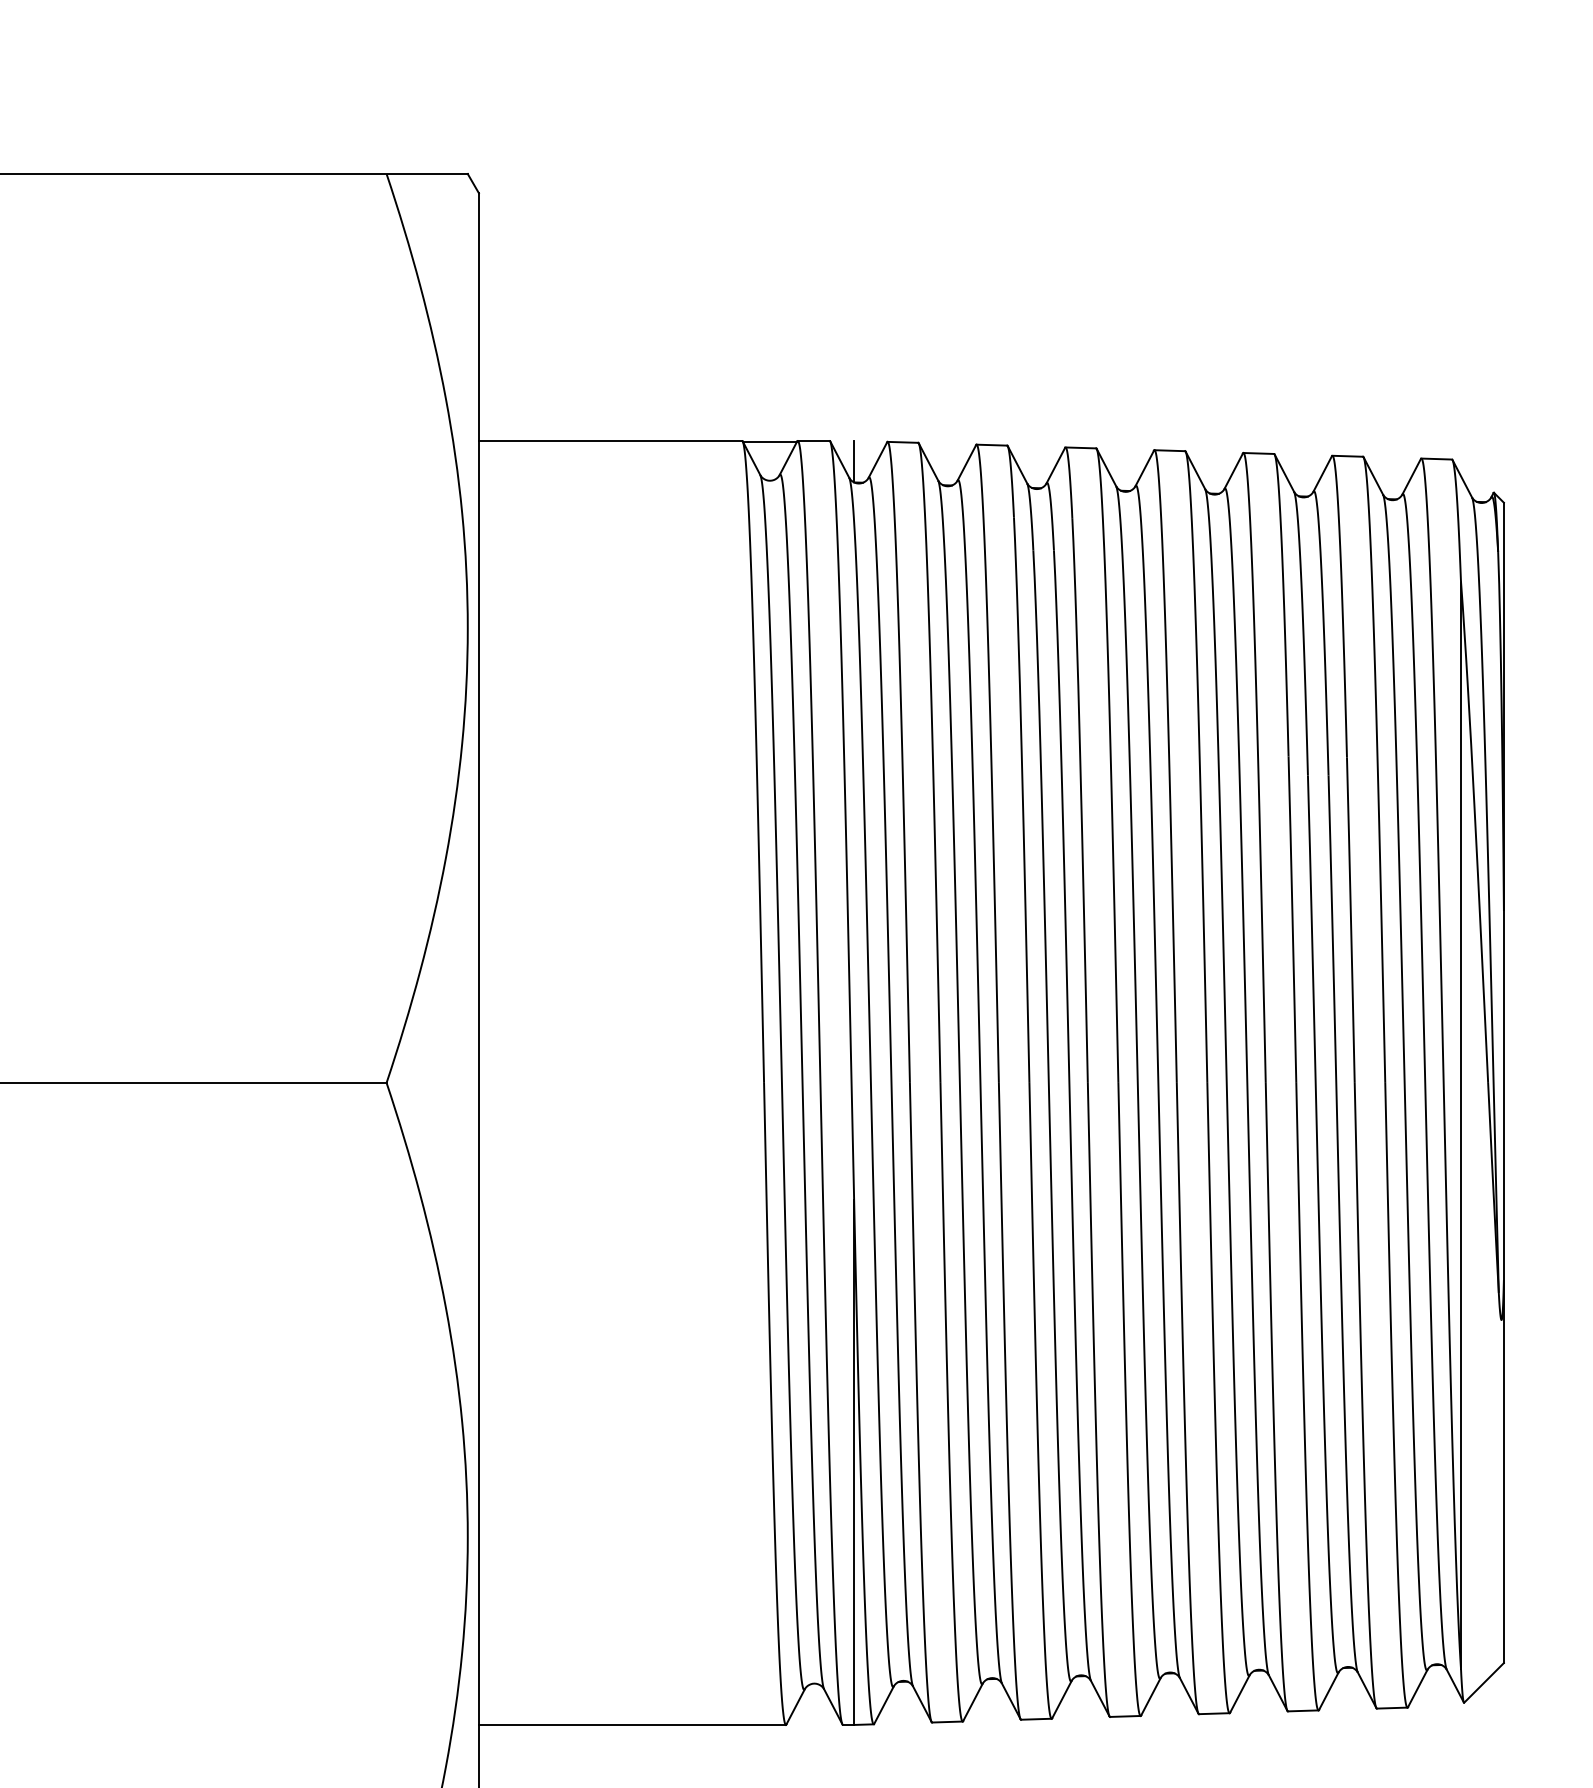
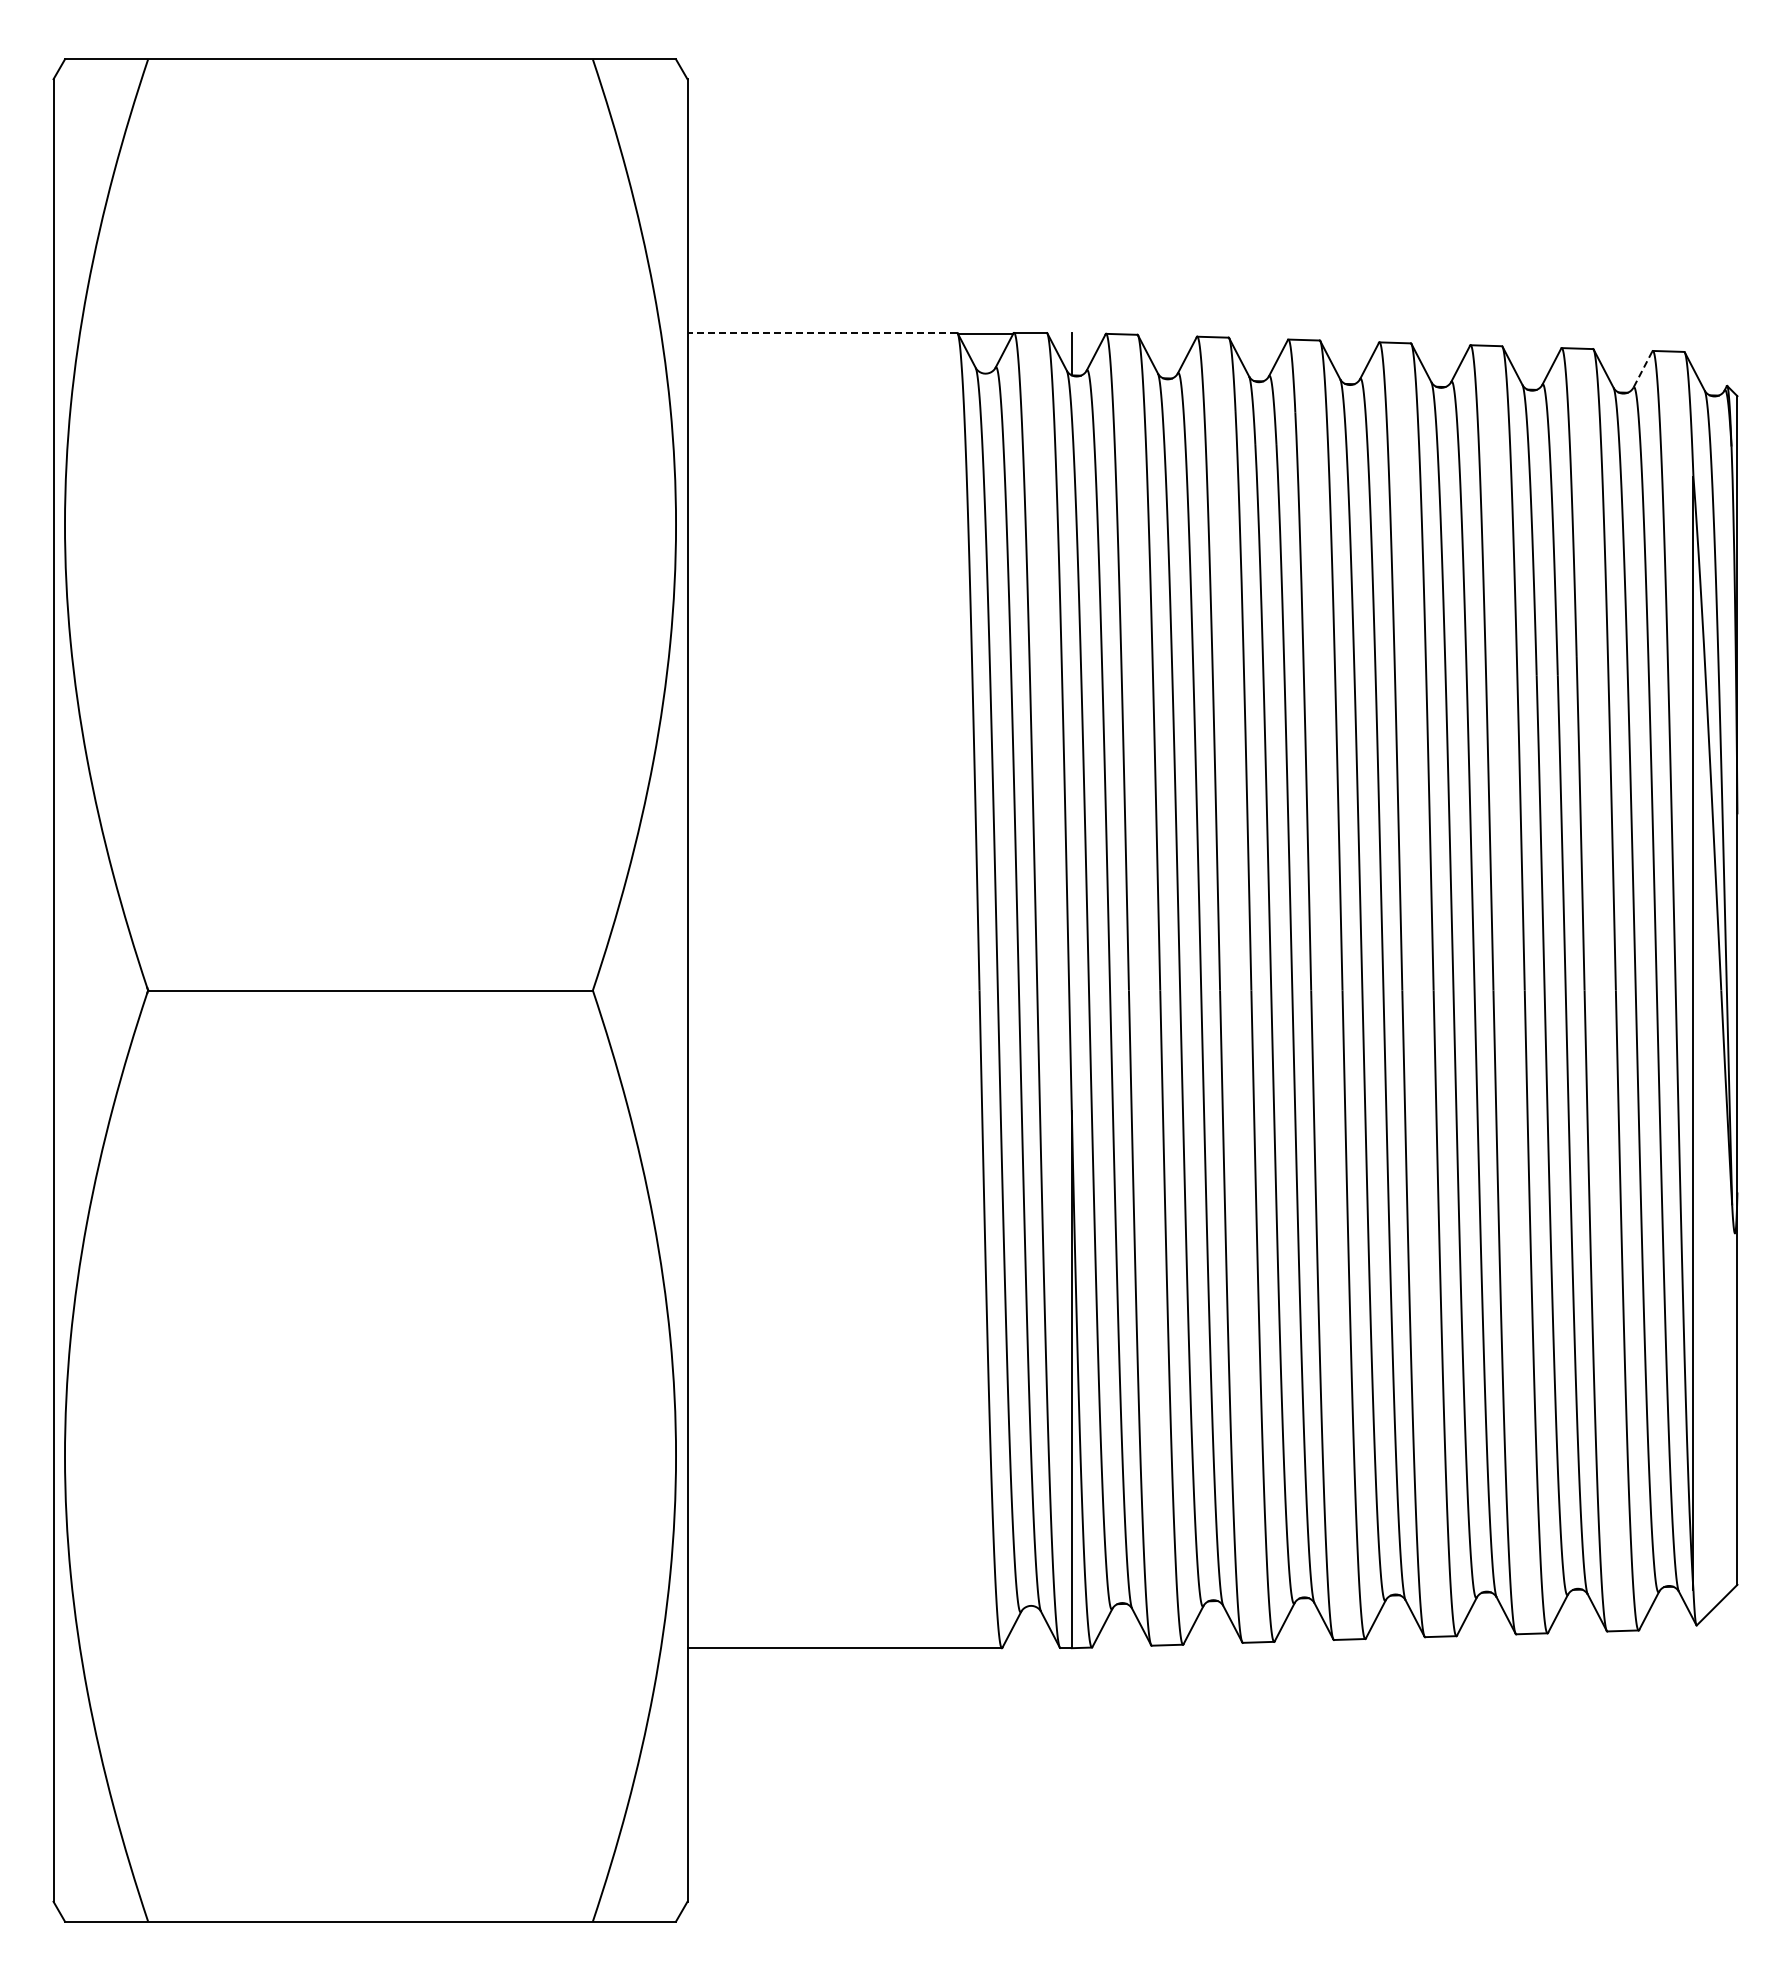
line: (610, 440) -> (822, 332), solid -> dashed
line: (1411, 477) -> (1642, 370), solid -> dashed

